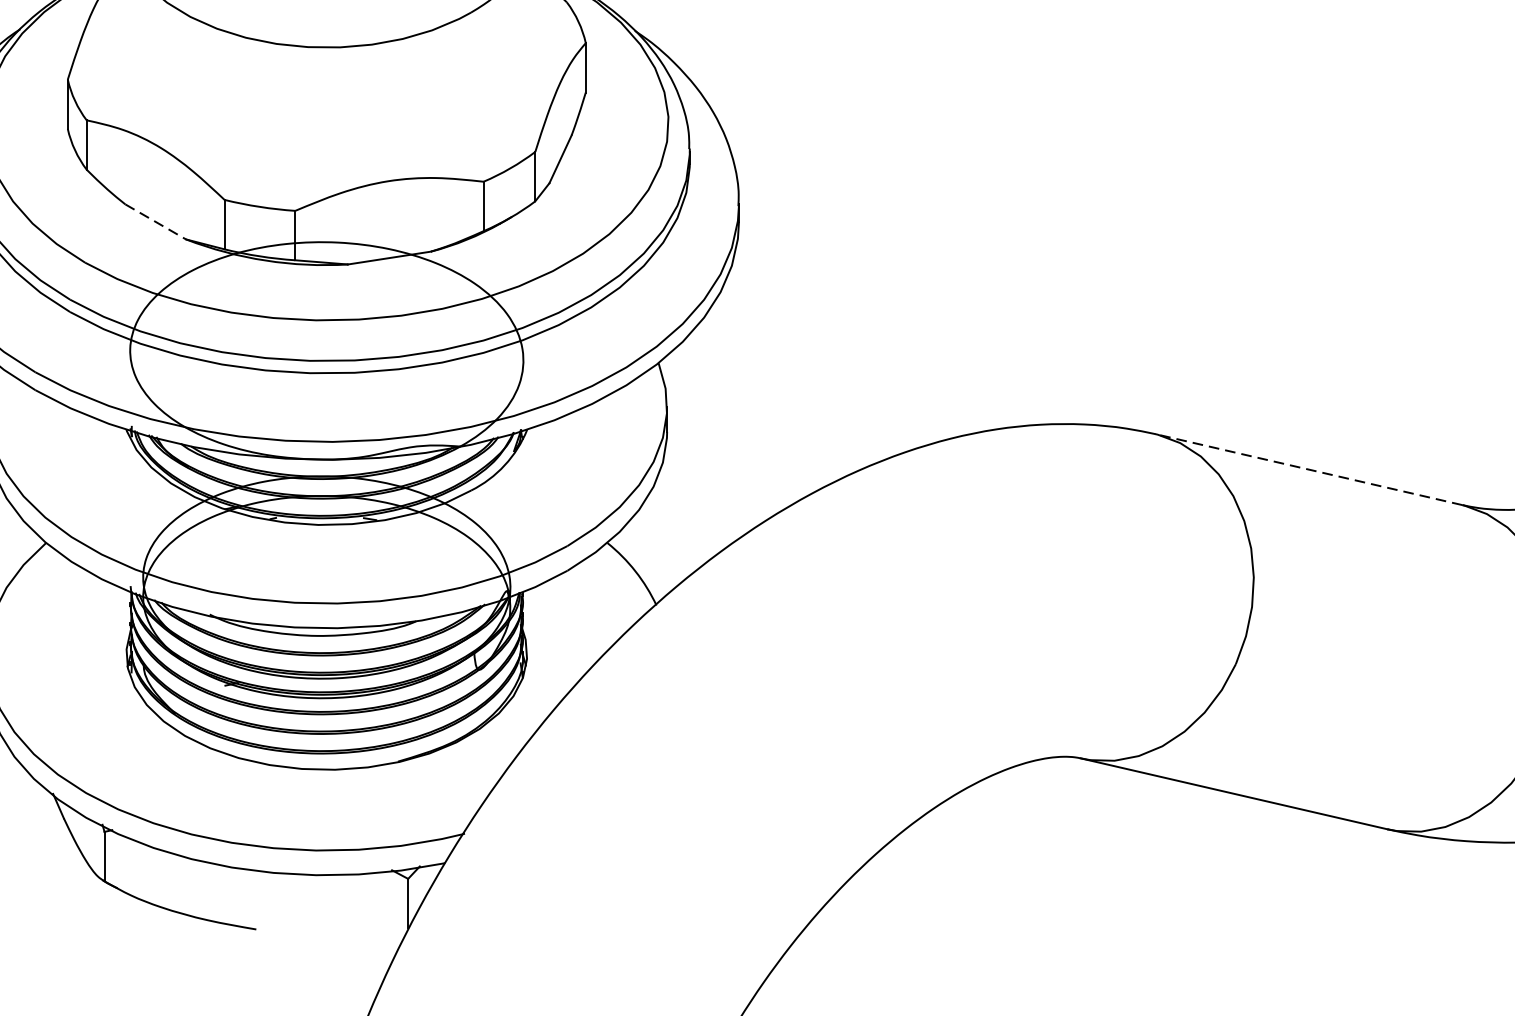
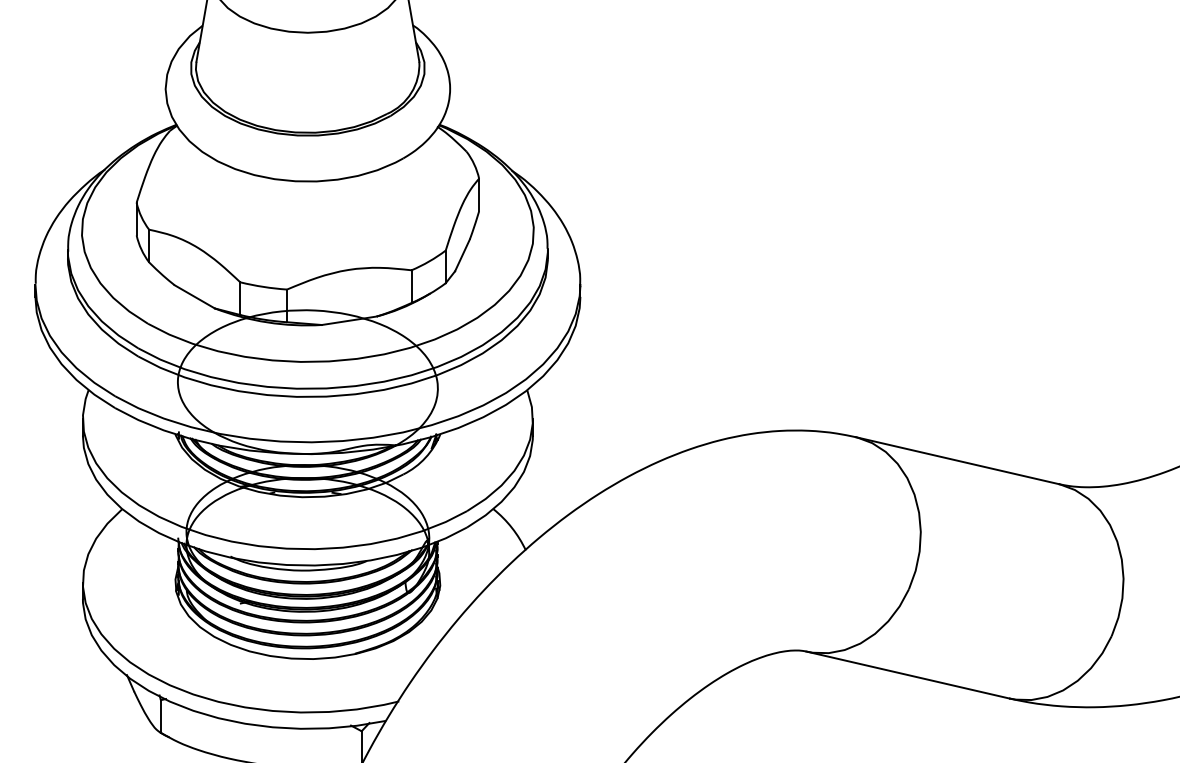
line: (156, 222) -> (195, 297), dashed -> solid
line: (1307, 469) -> (956, 460), dashed -> solid

